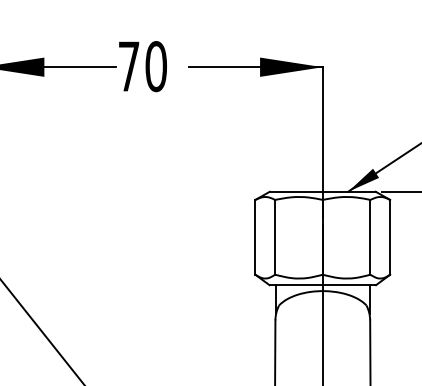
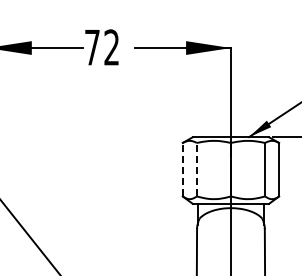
text: (155, 66) -> (111, 47), 70 -> 72
line: (255, 237) -> (182, 169), solid -> dashed
line: (274, 237) -> (196, 169), solid -> dashed

